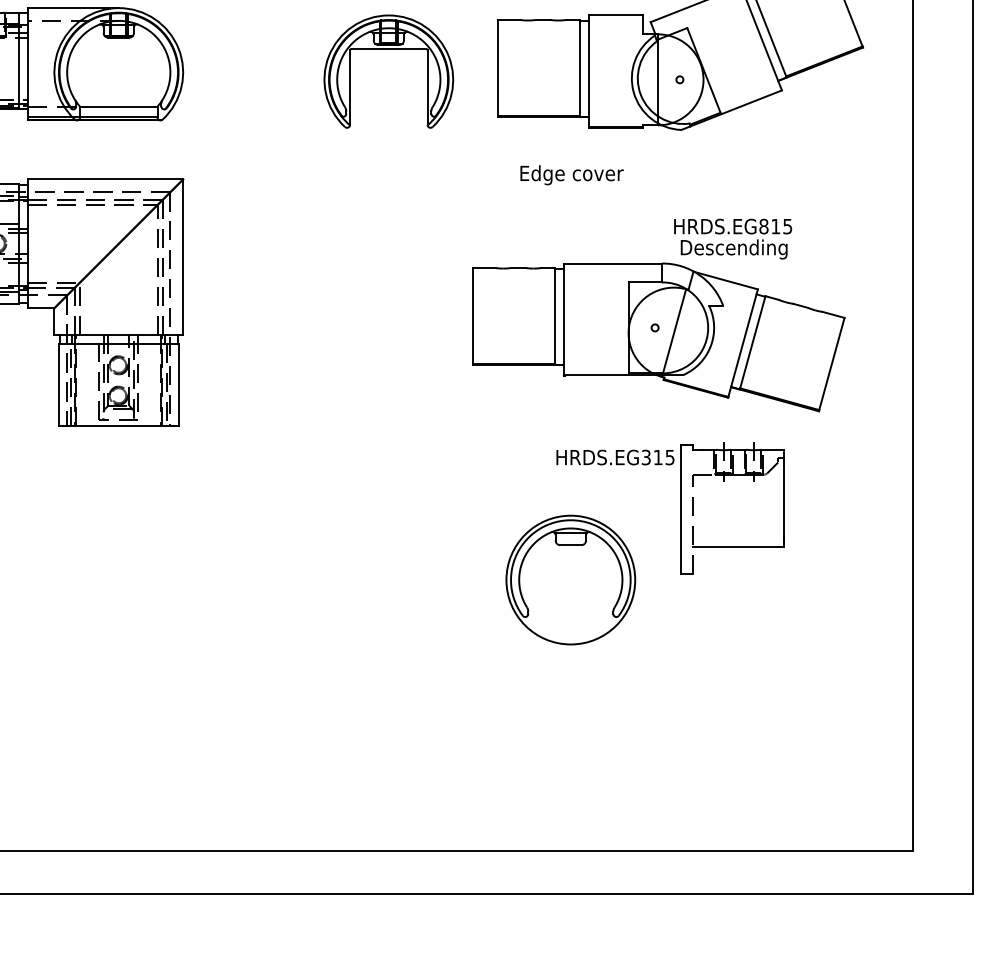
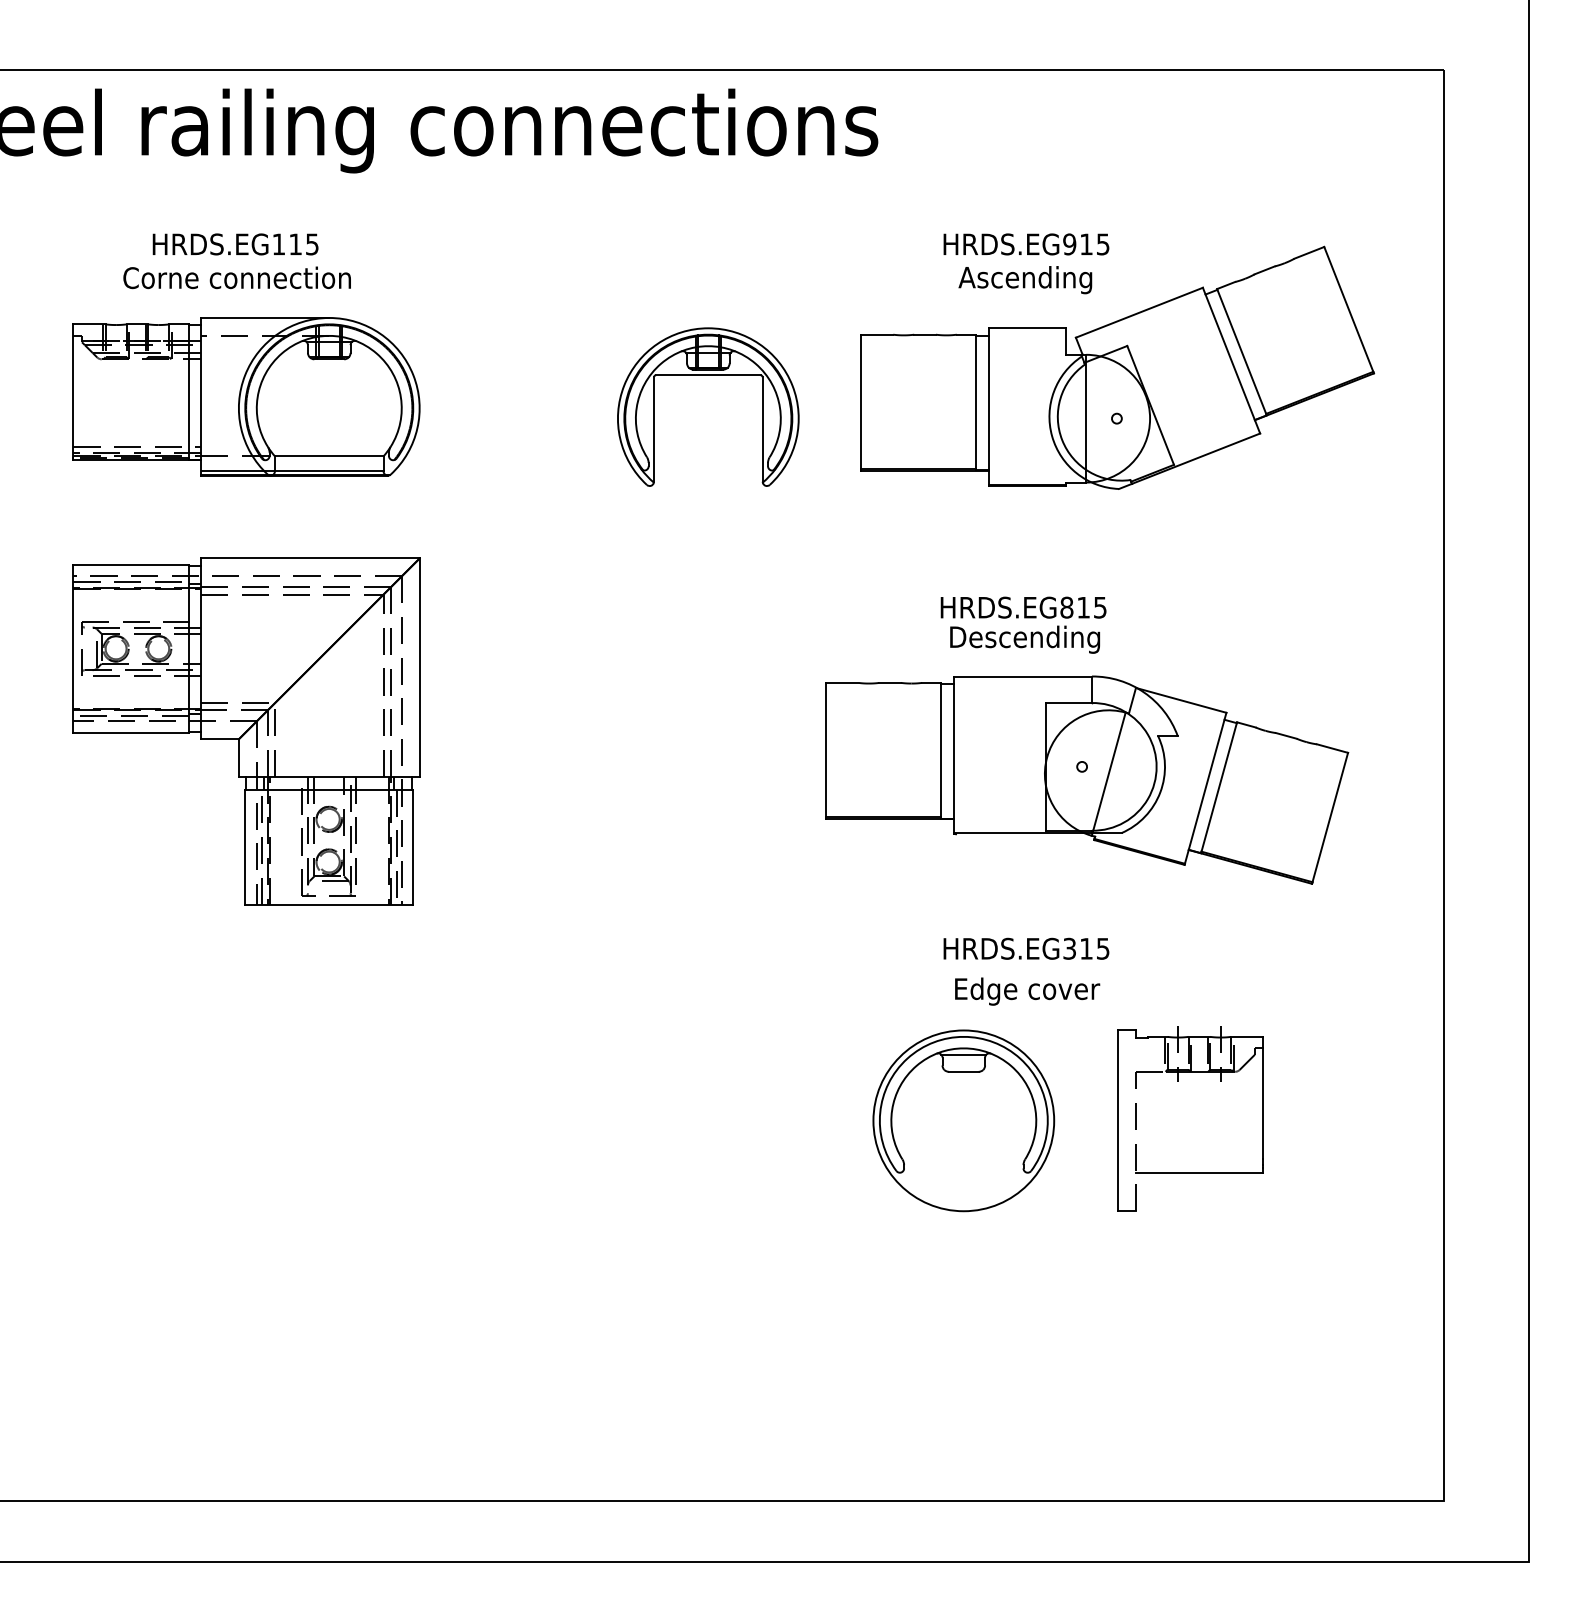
text: (572, 175) -> (1027, 991), moved
text: (733, 238) -> (1023, 624), moved
part: (723, 481) -> (1178, 1081), moved

